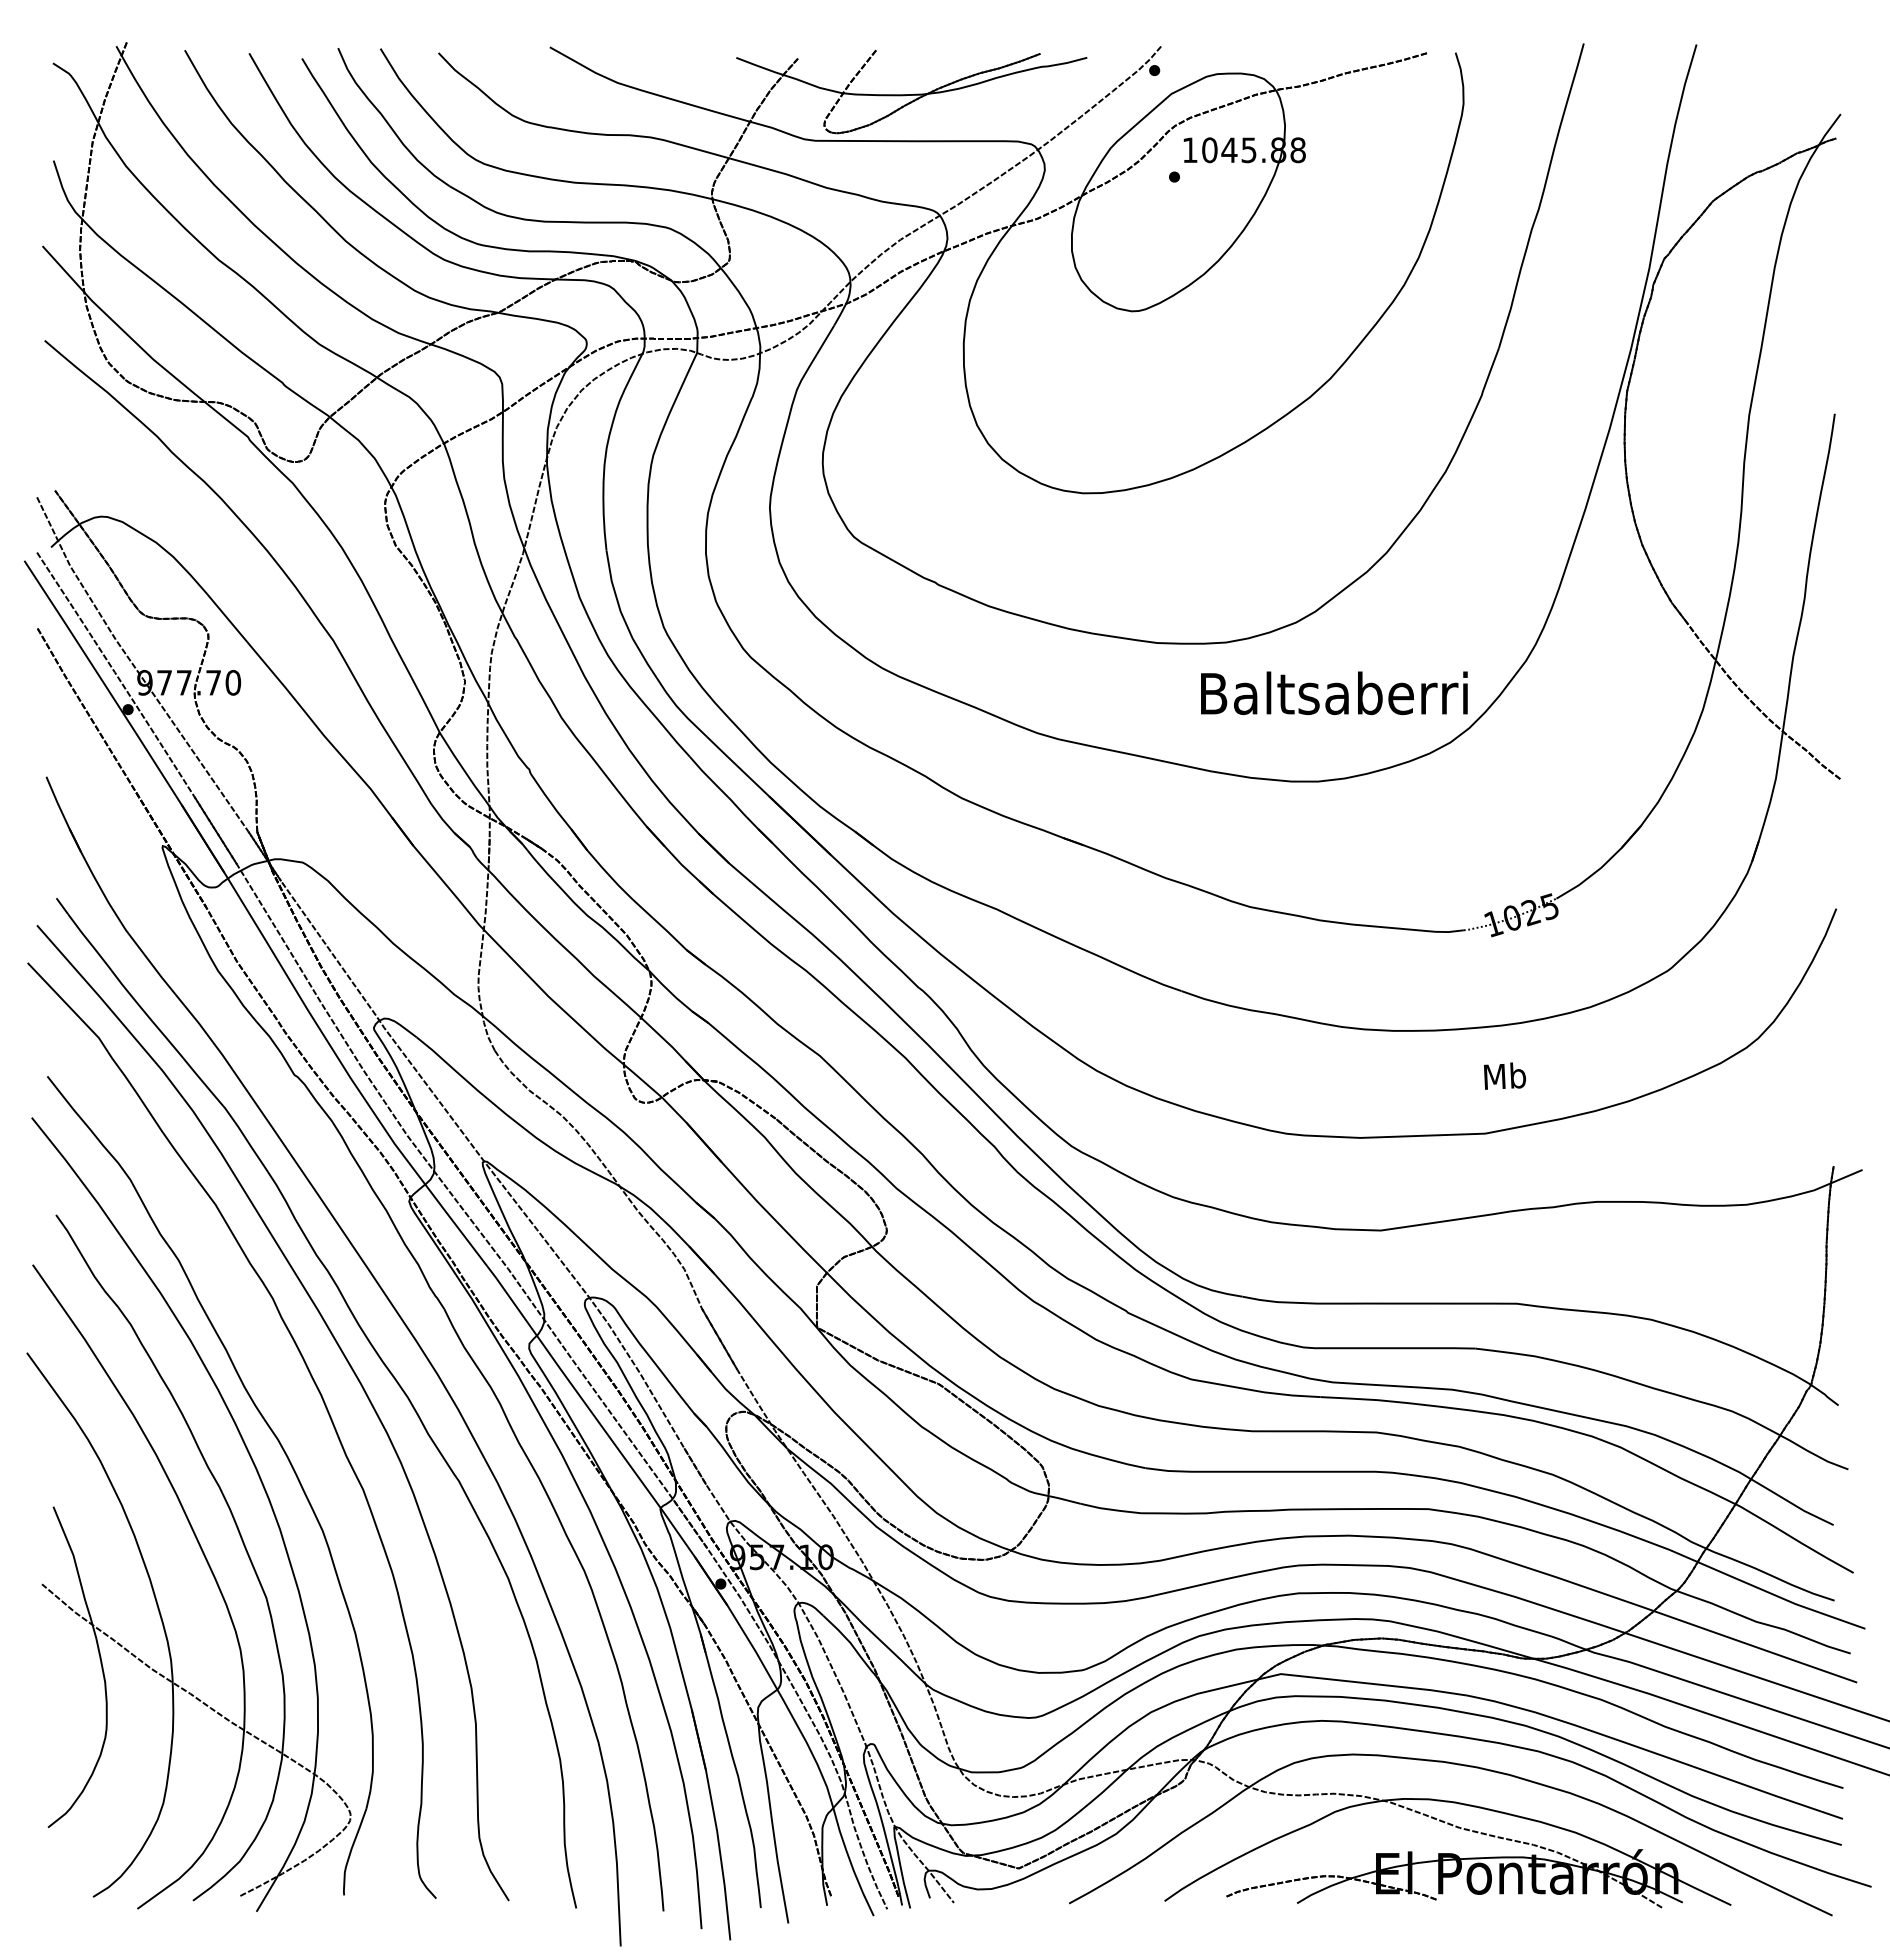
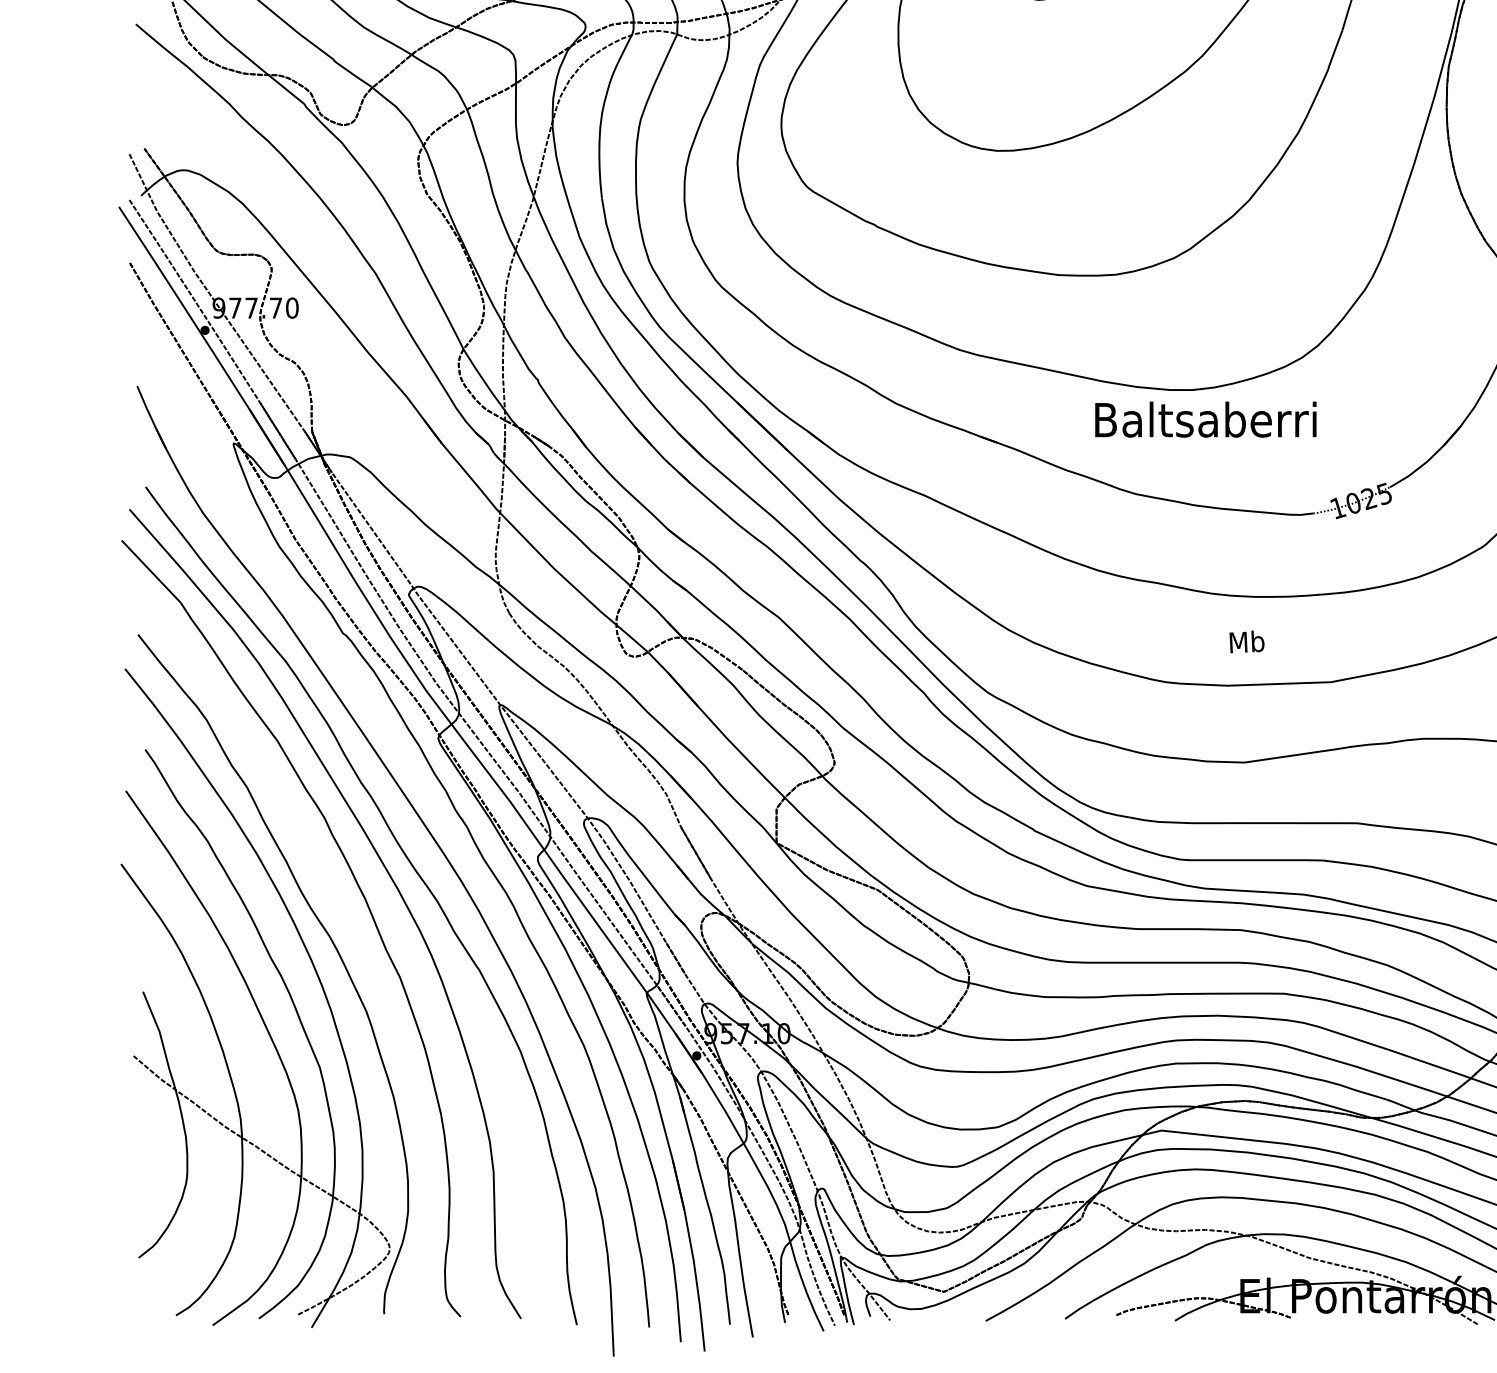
text: (1334, 693) -> (1205, 419), moved
text: (1504, 1075) -> (1246, 641), moved

